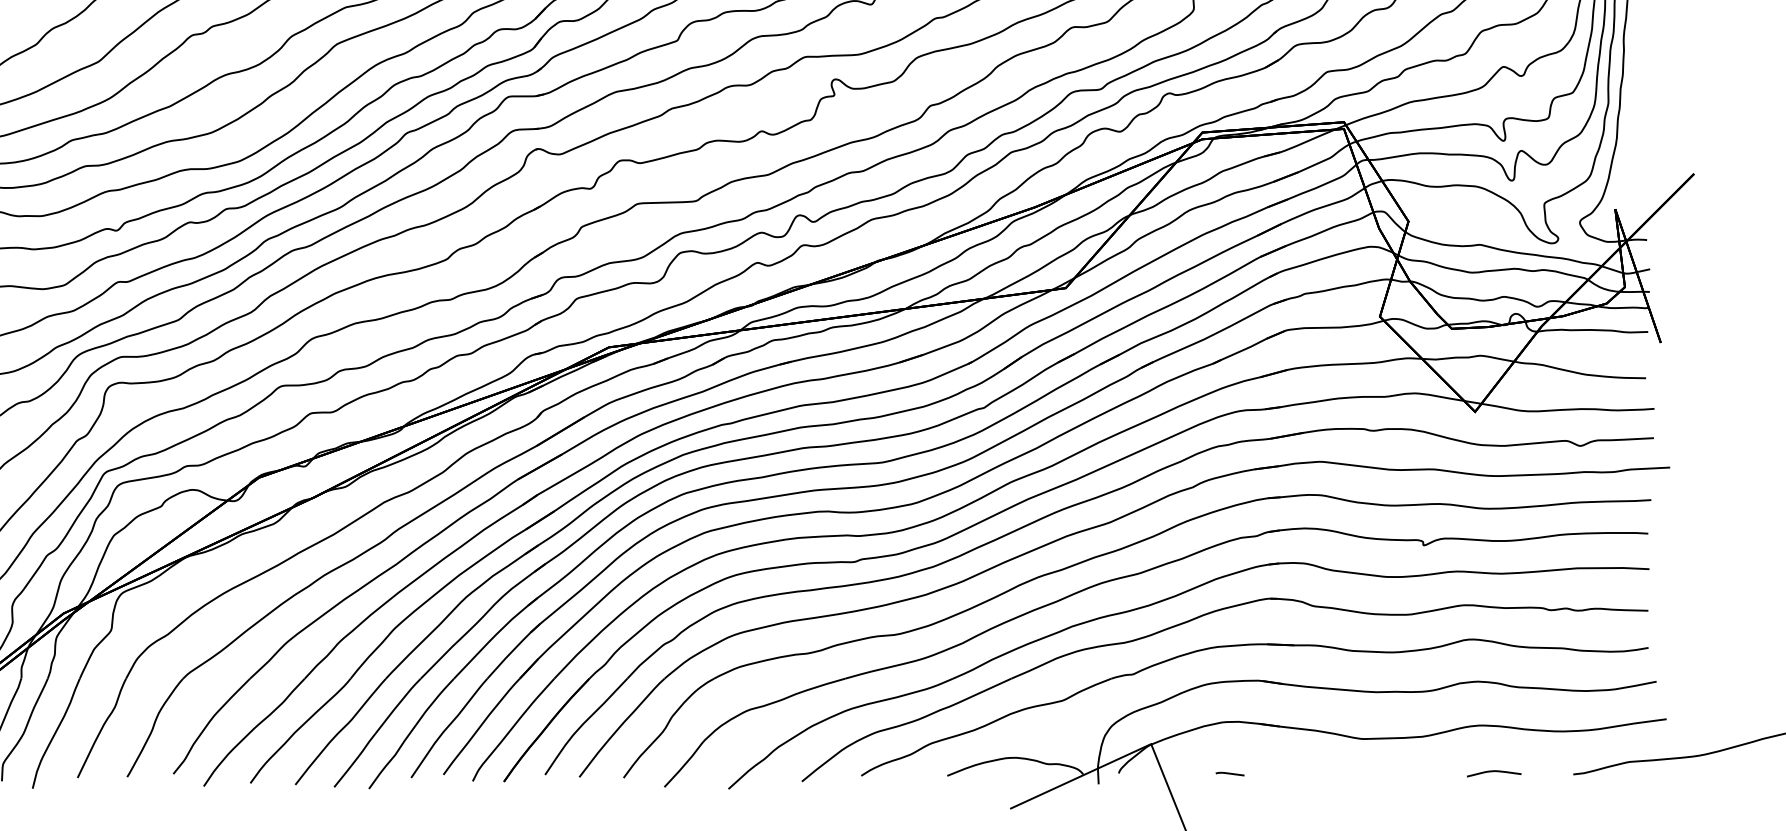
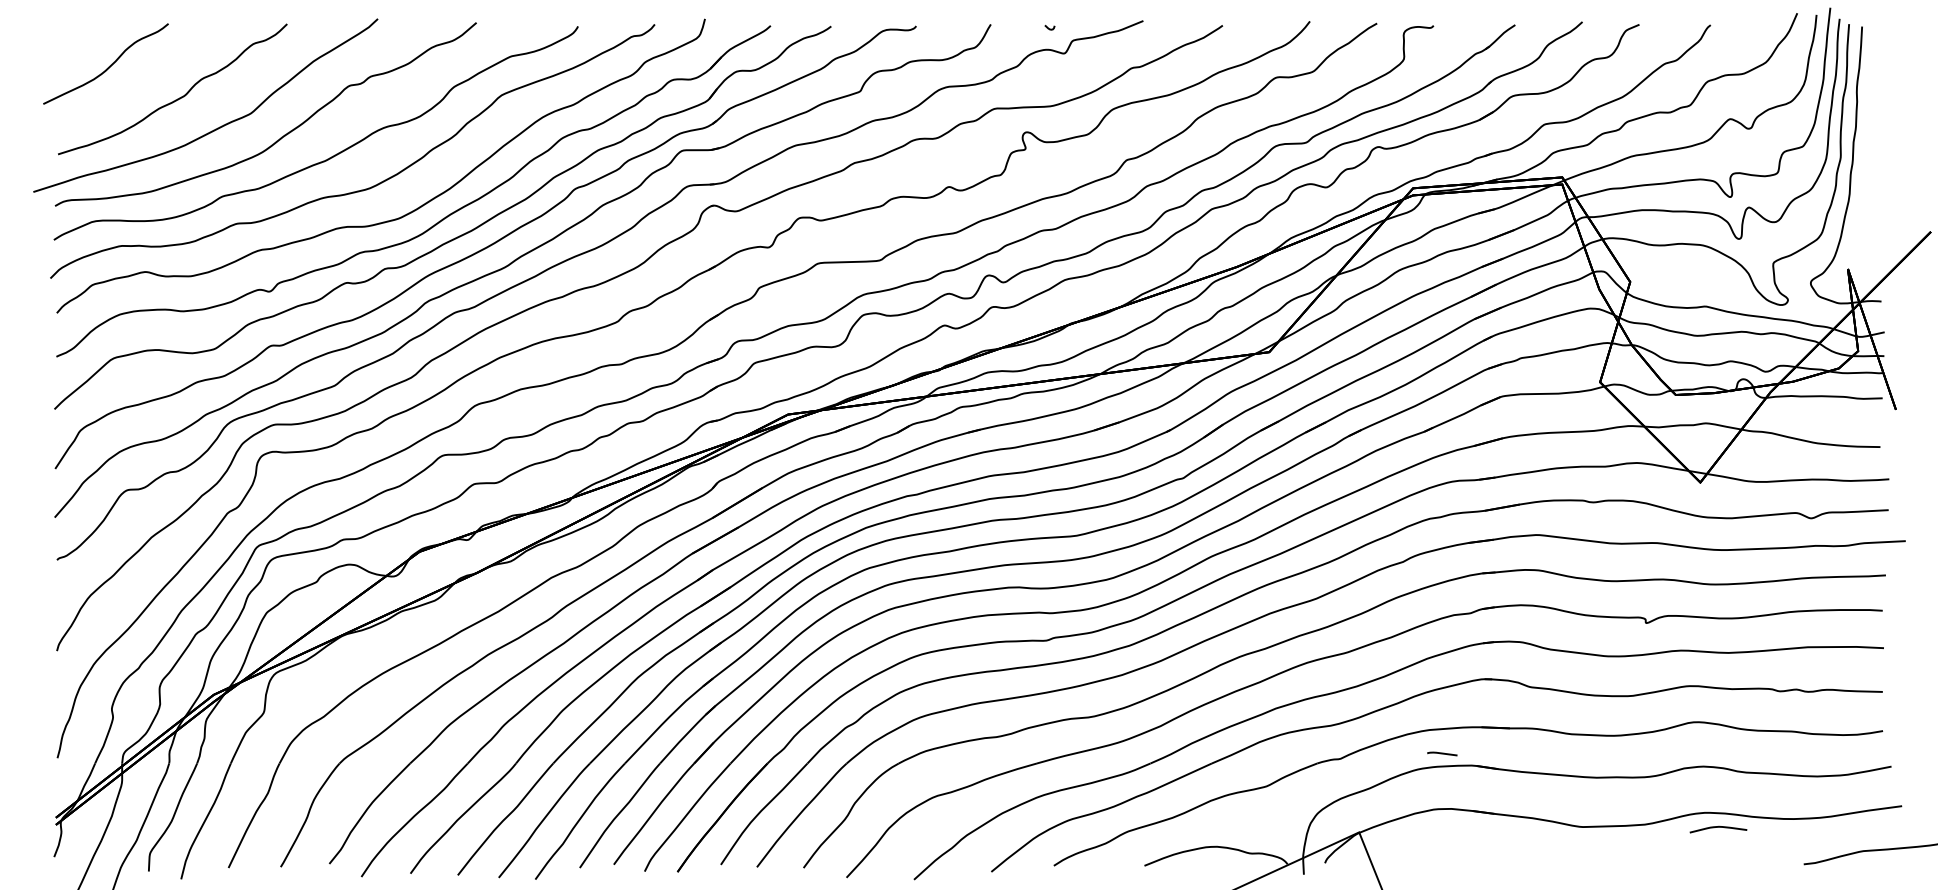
curve: (1494, 771) -> (1718, 827), moved
curve: (1230, 773) -> (1442, 753), moved

